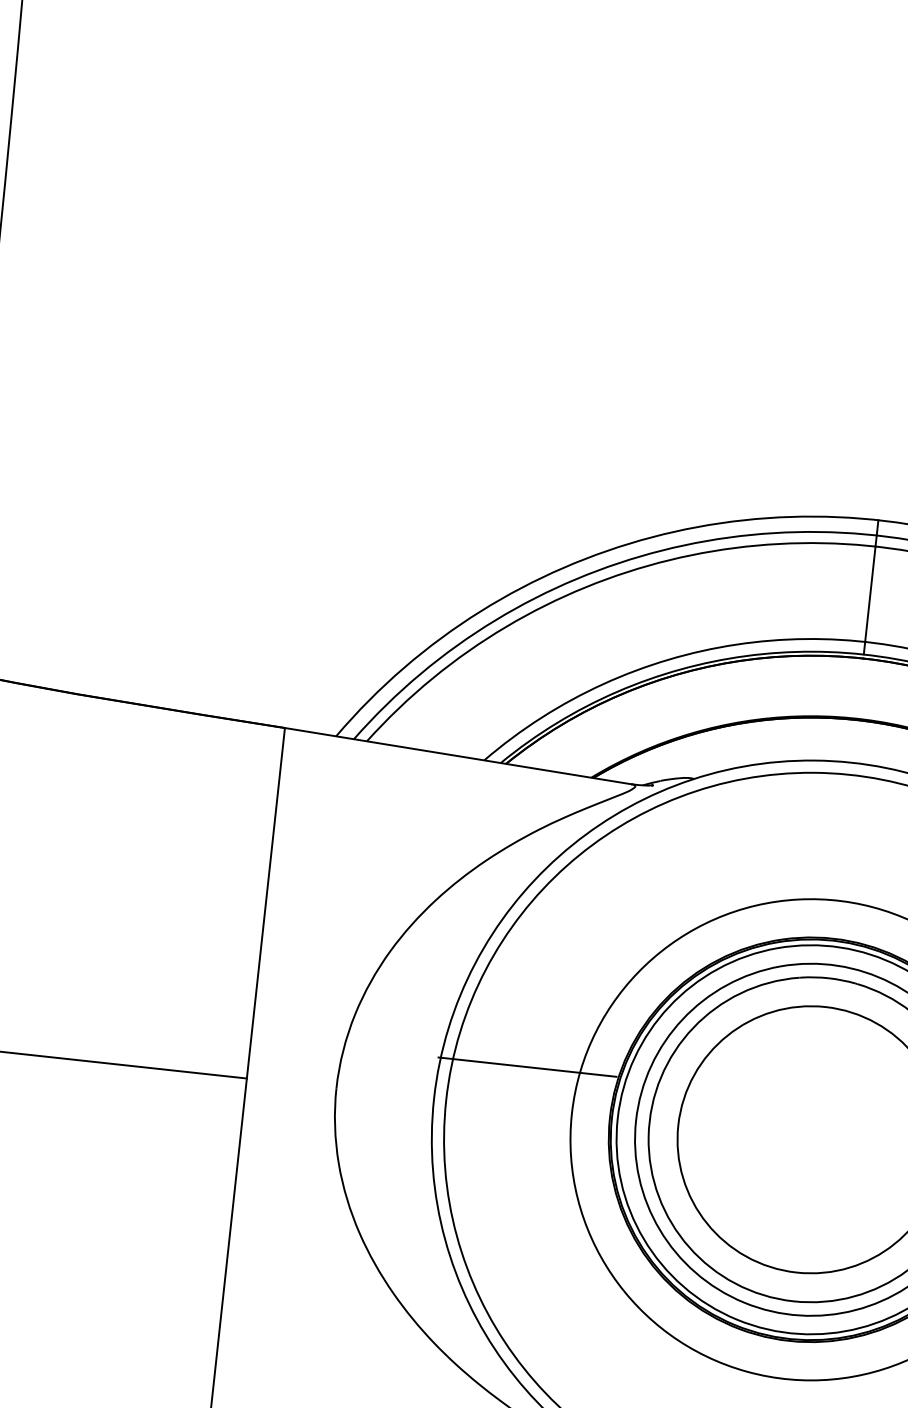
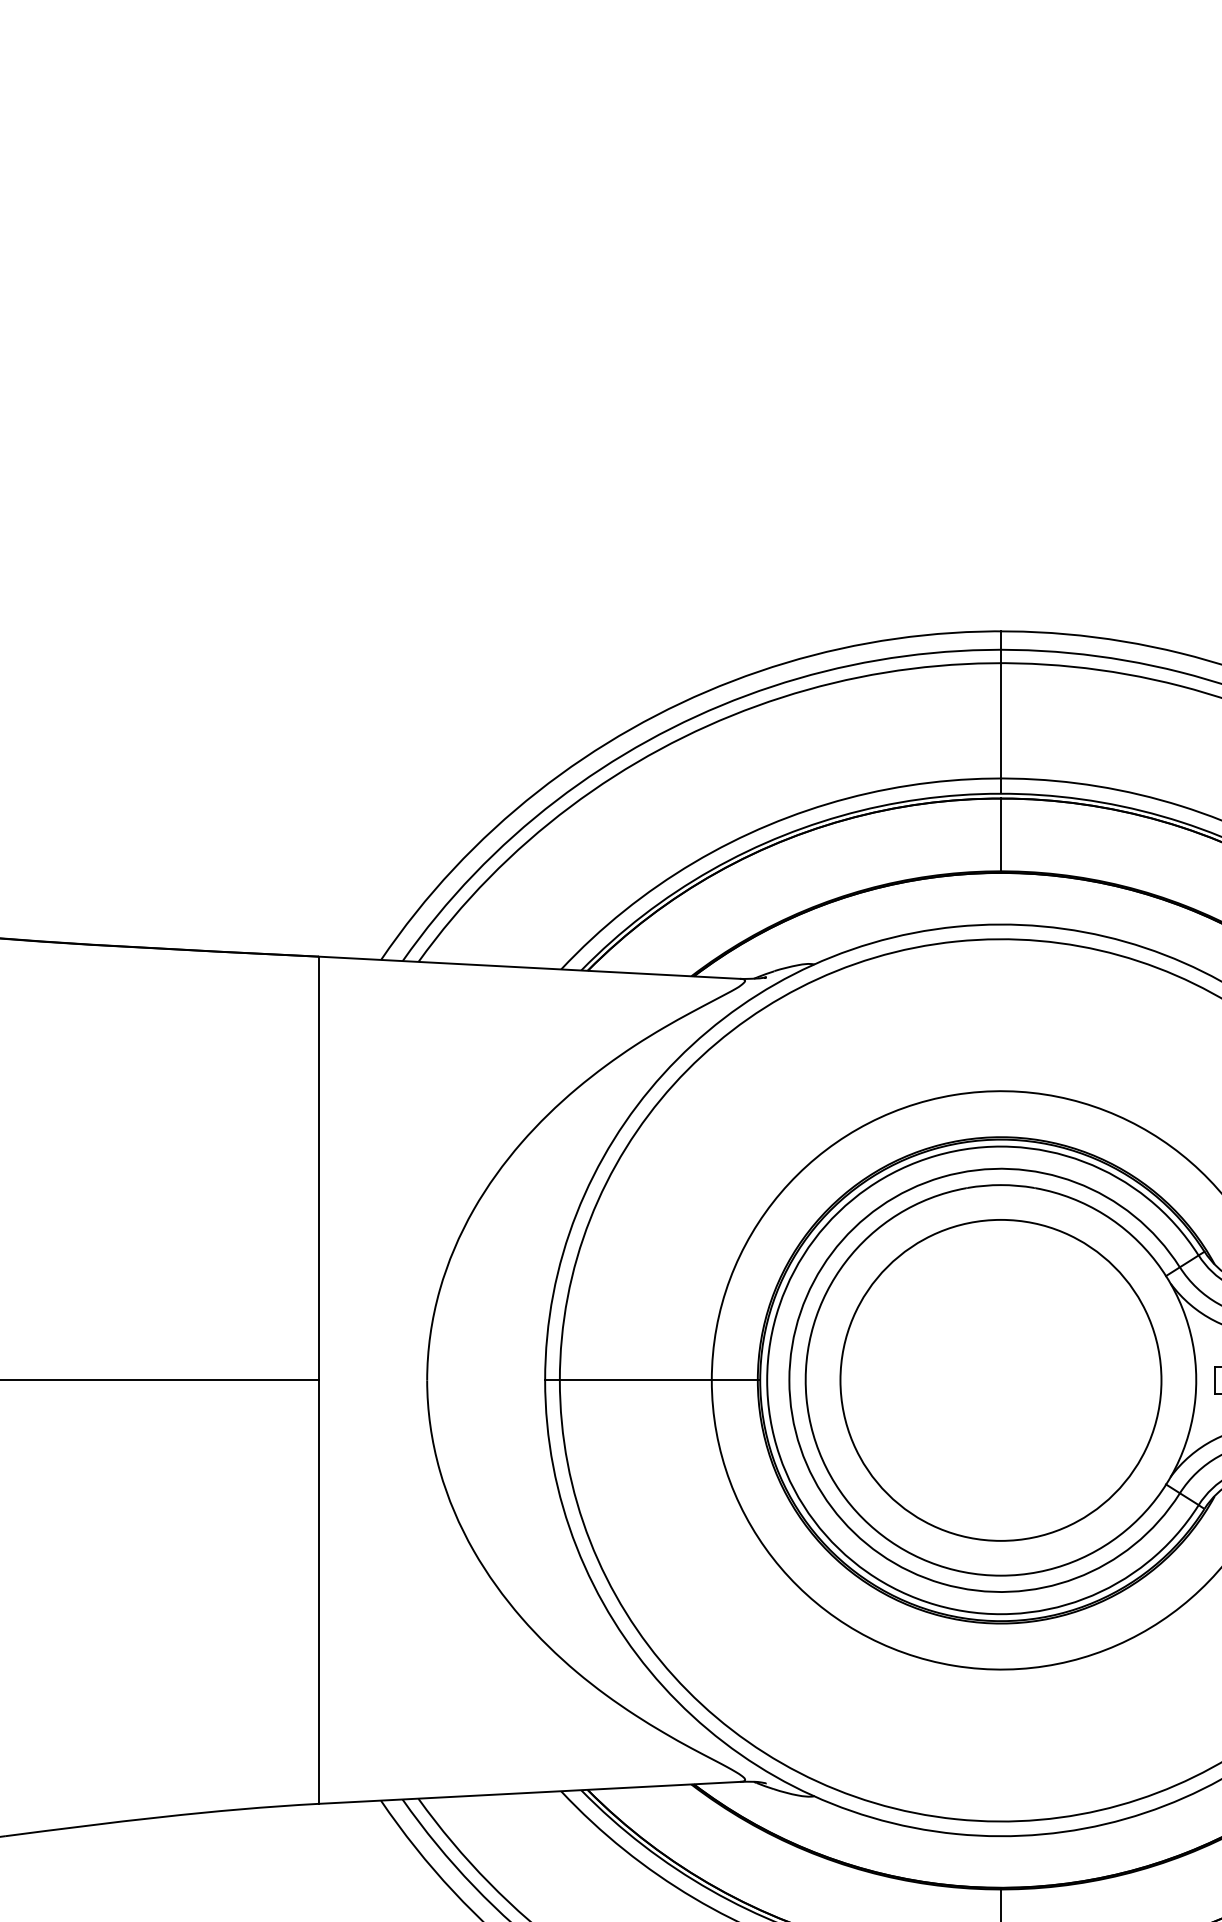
line: (859, 689) -> (1000, 835), added
line: (527, 1067) -> (652, 1380), moved

